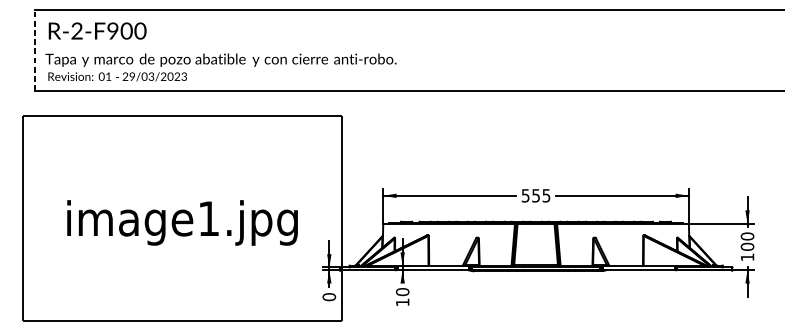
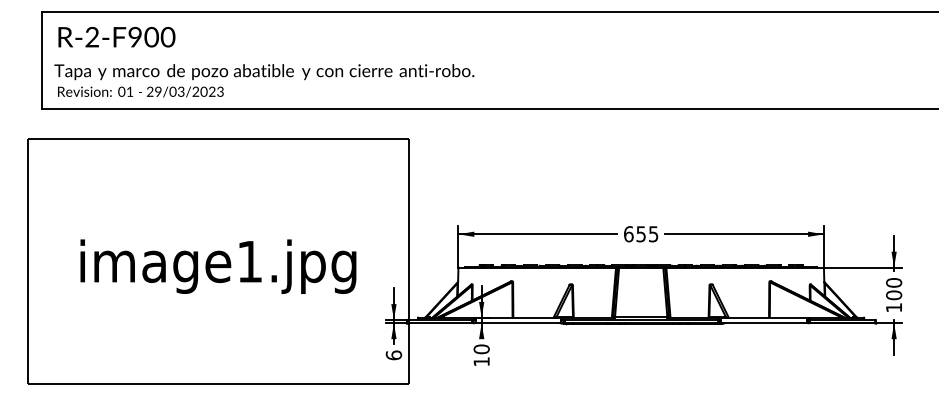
line: (35, 50) -> (42, 60), dashed -> solid
text: (525, 196) -> (628, 234), 555 -> 655
text: (328, 297) -> (393, 355), 0 -> 6

